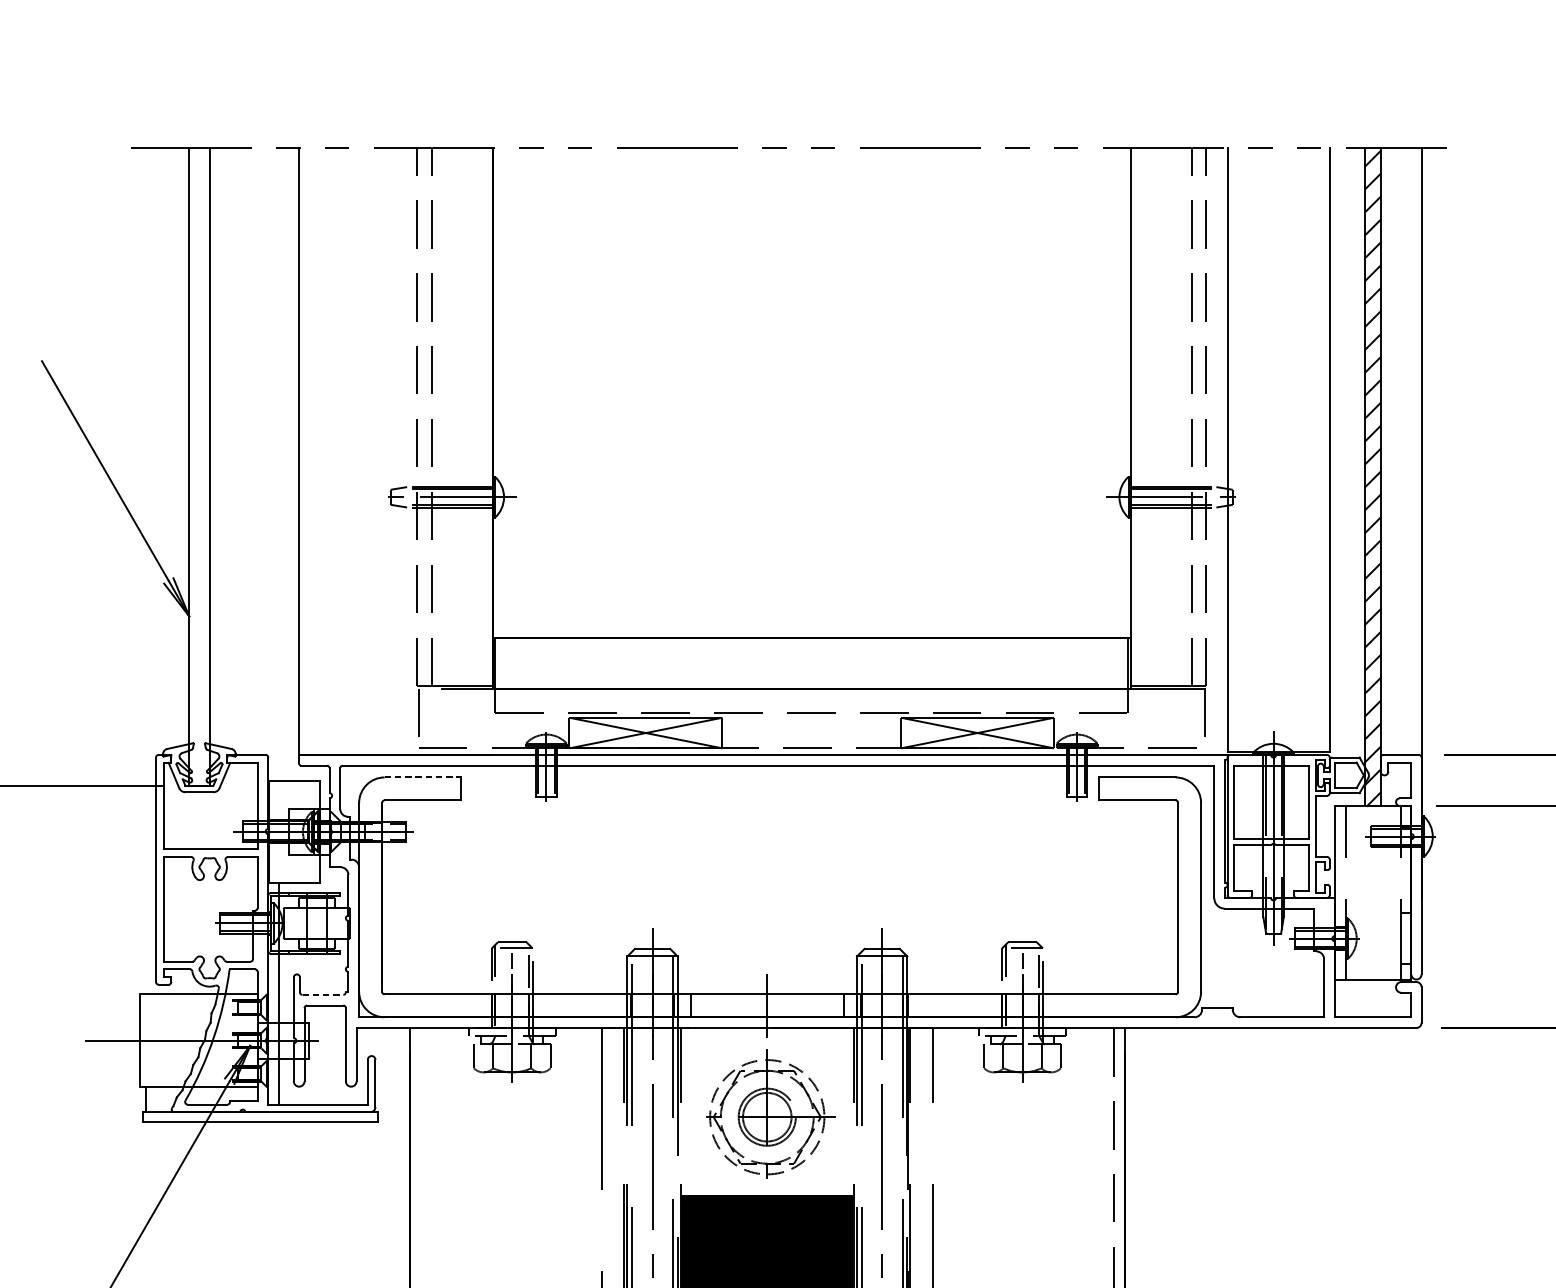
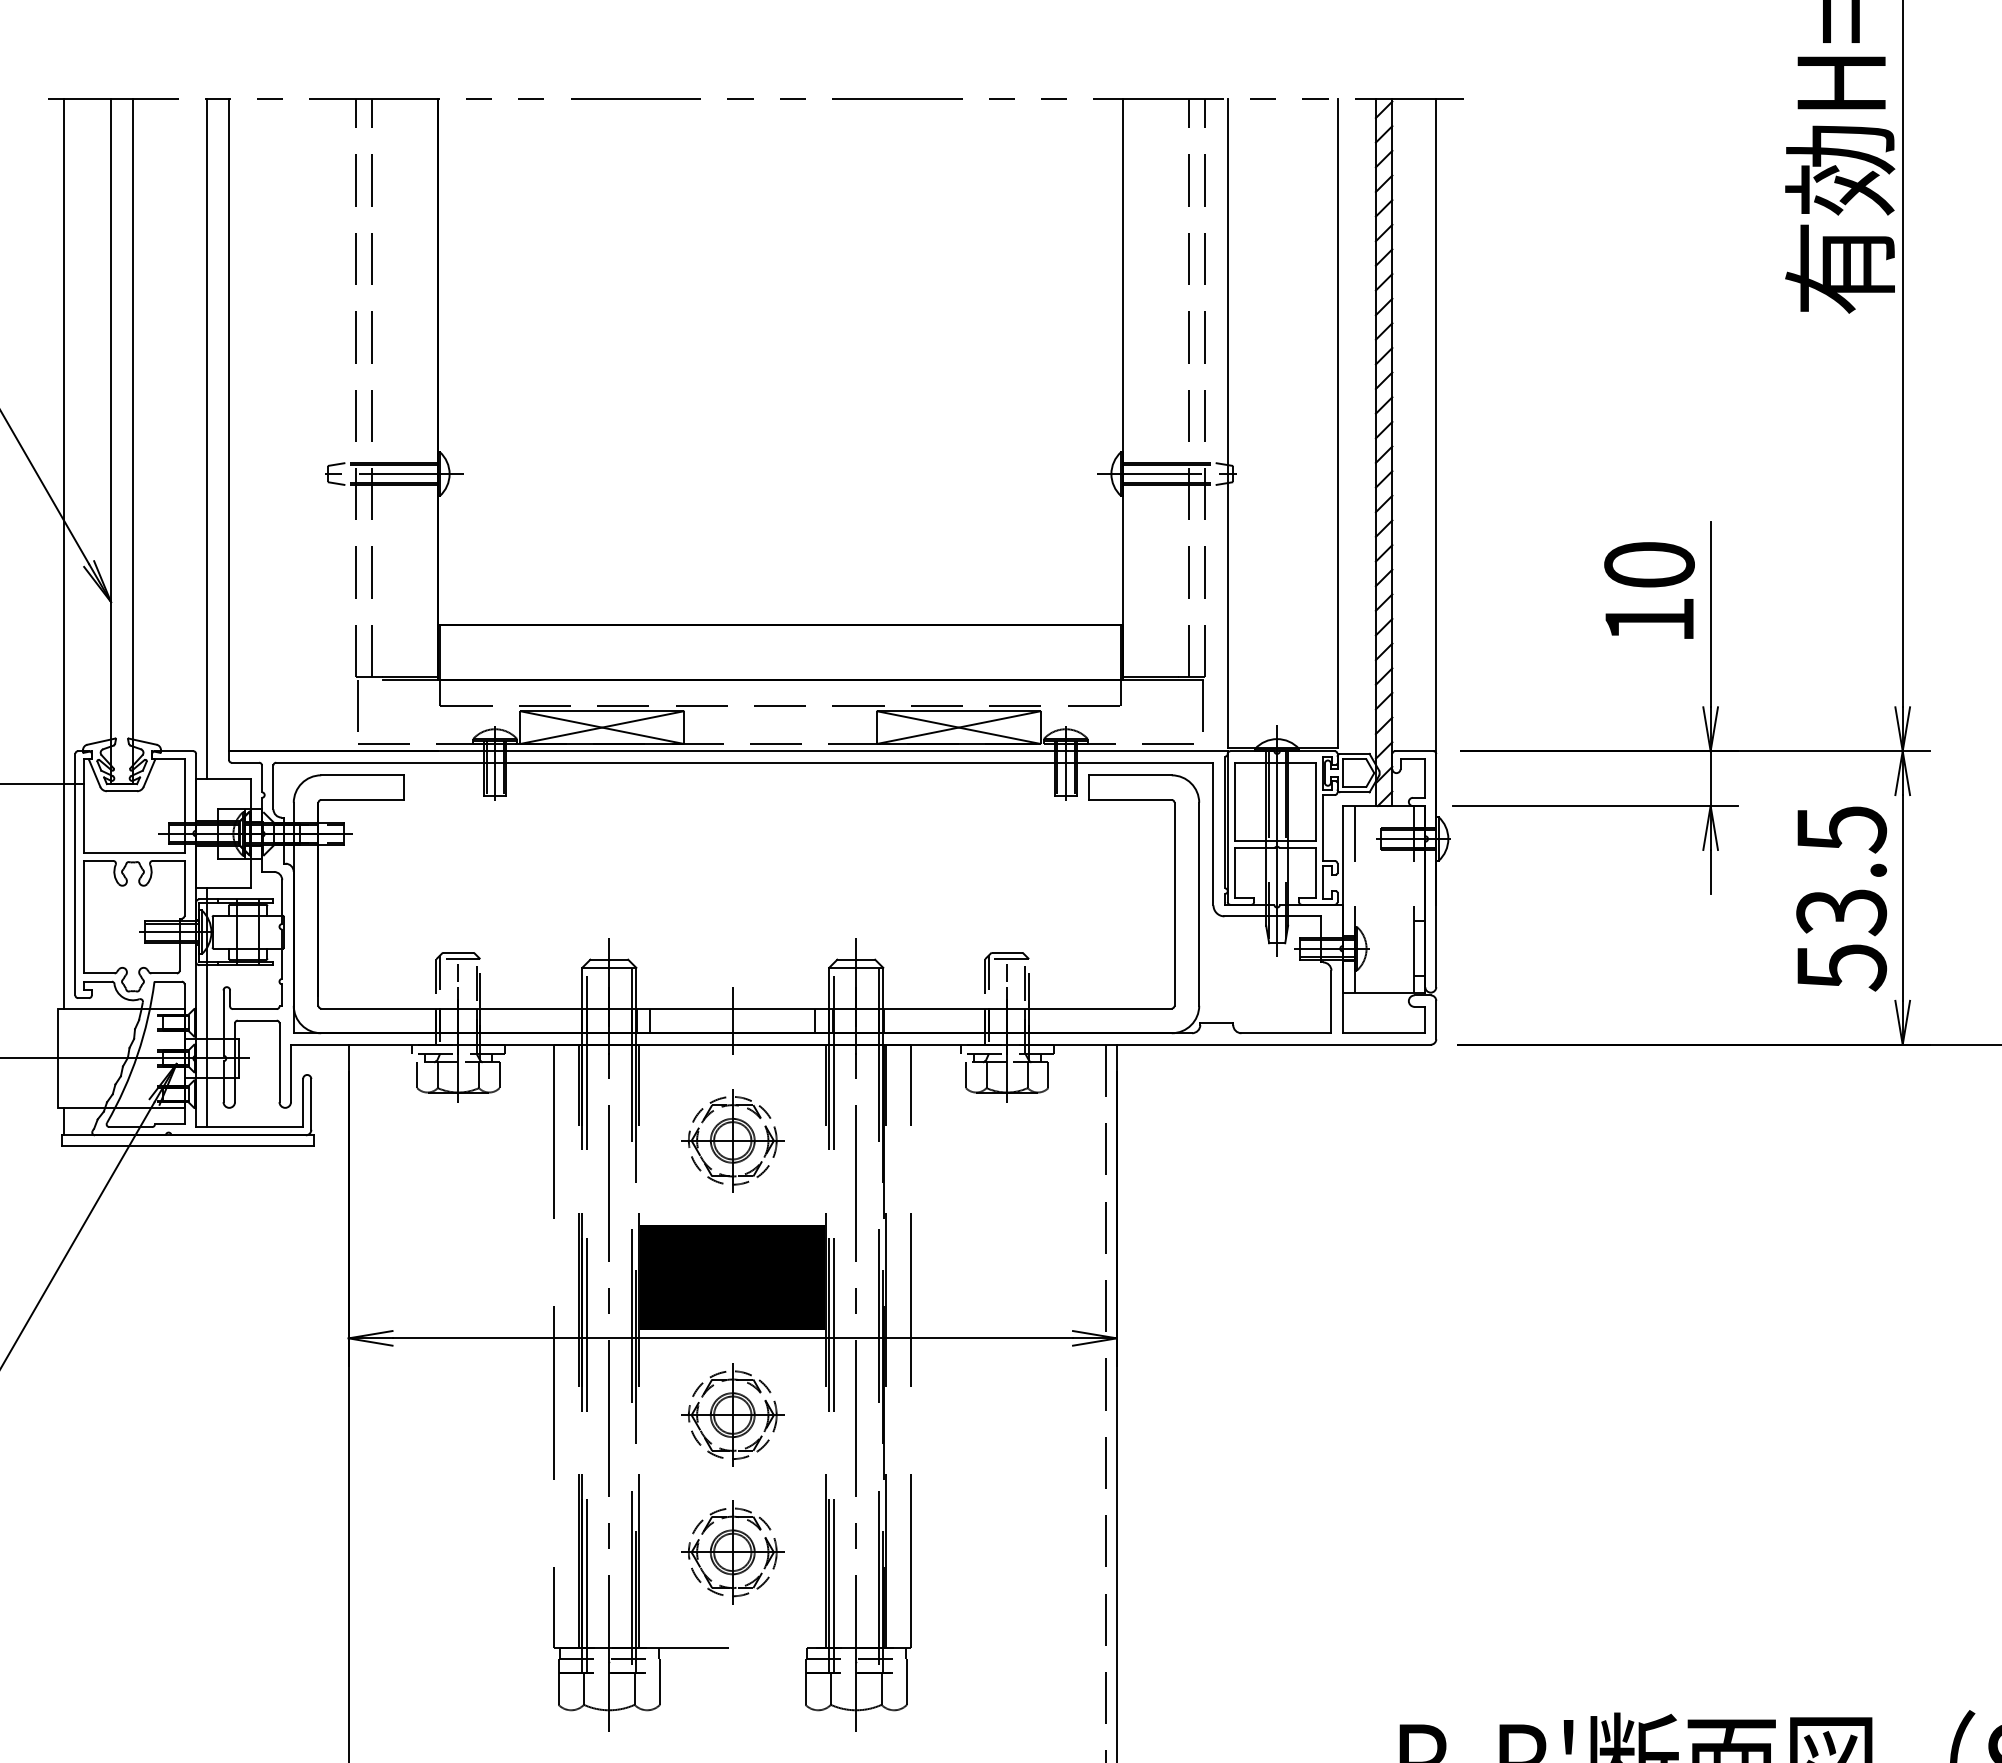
line: (278, 464) -> (207, 438), added
line: (145, 571) -> (64, 553), added
line: (423, 777) -> (362, 775), dashed -> solid
line: (322, 995) -> (254, 1009), dashed -> solid
part: (767, 1117) -> (732, 1140), size x0.71

